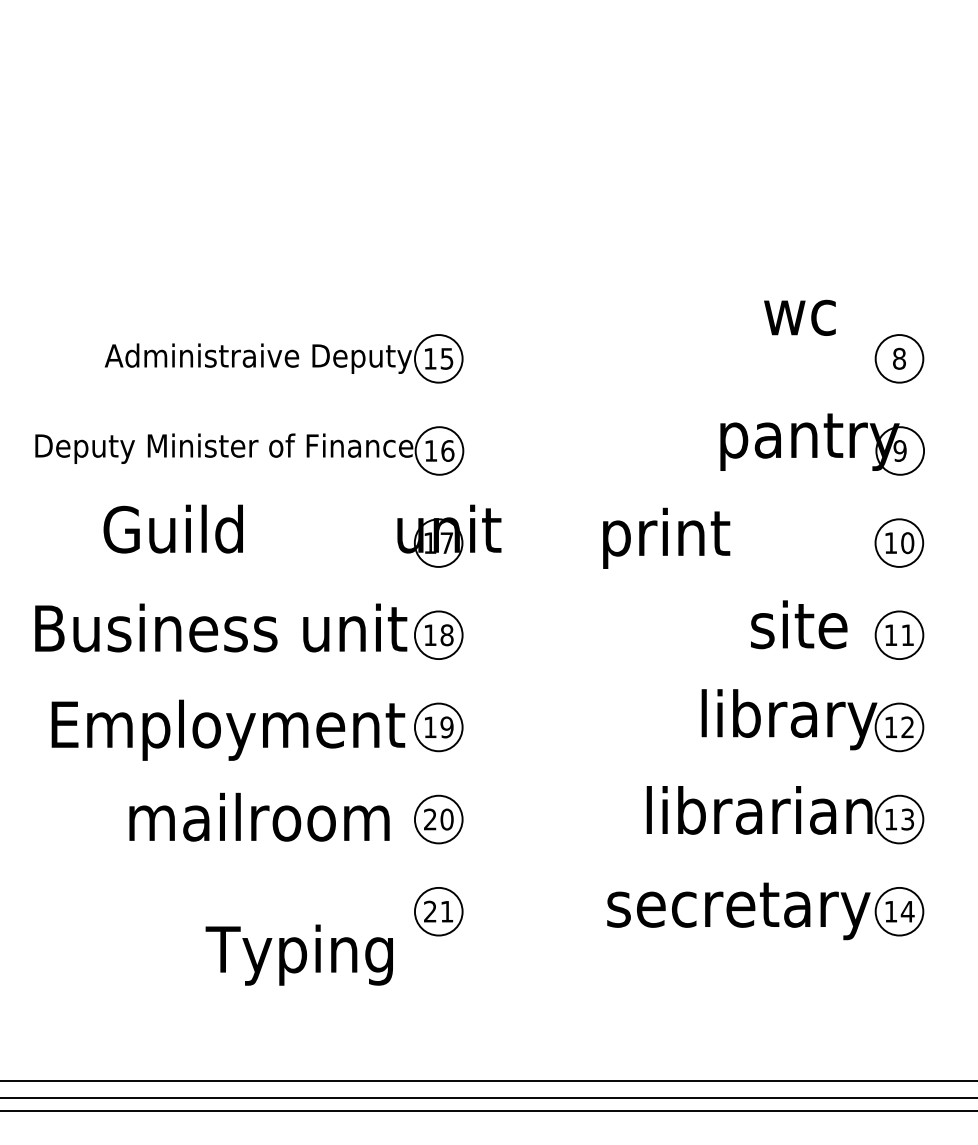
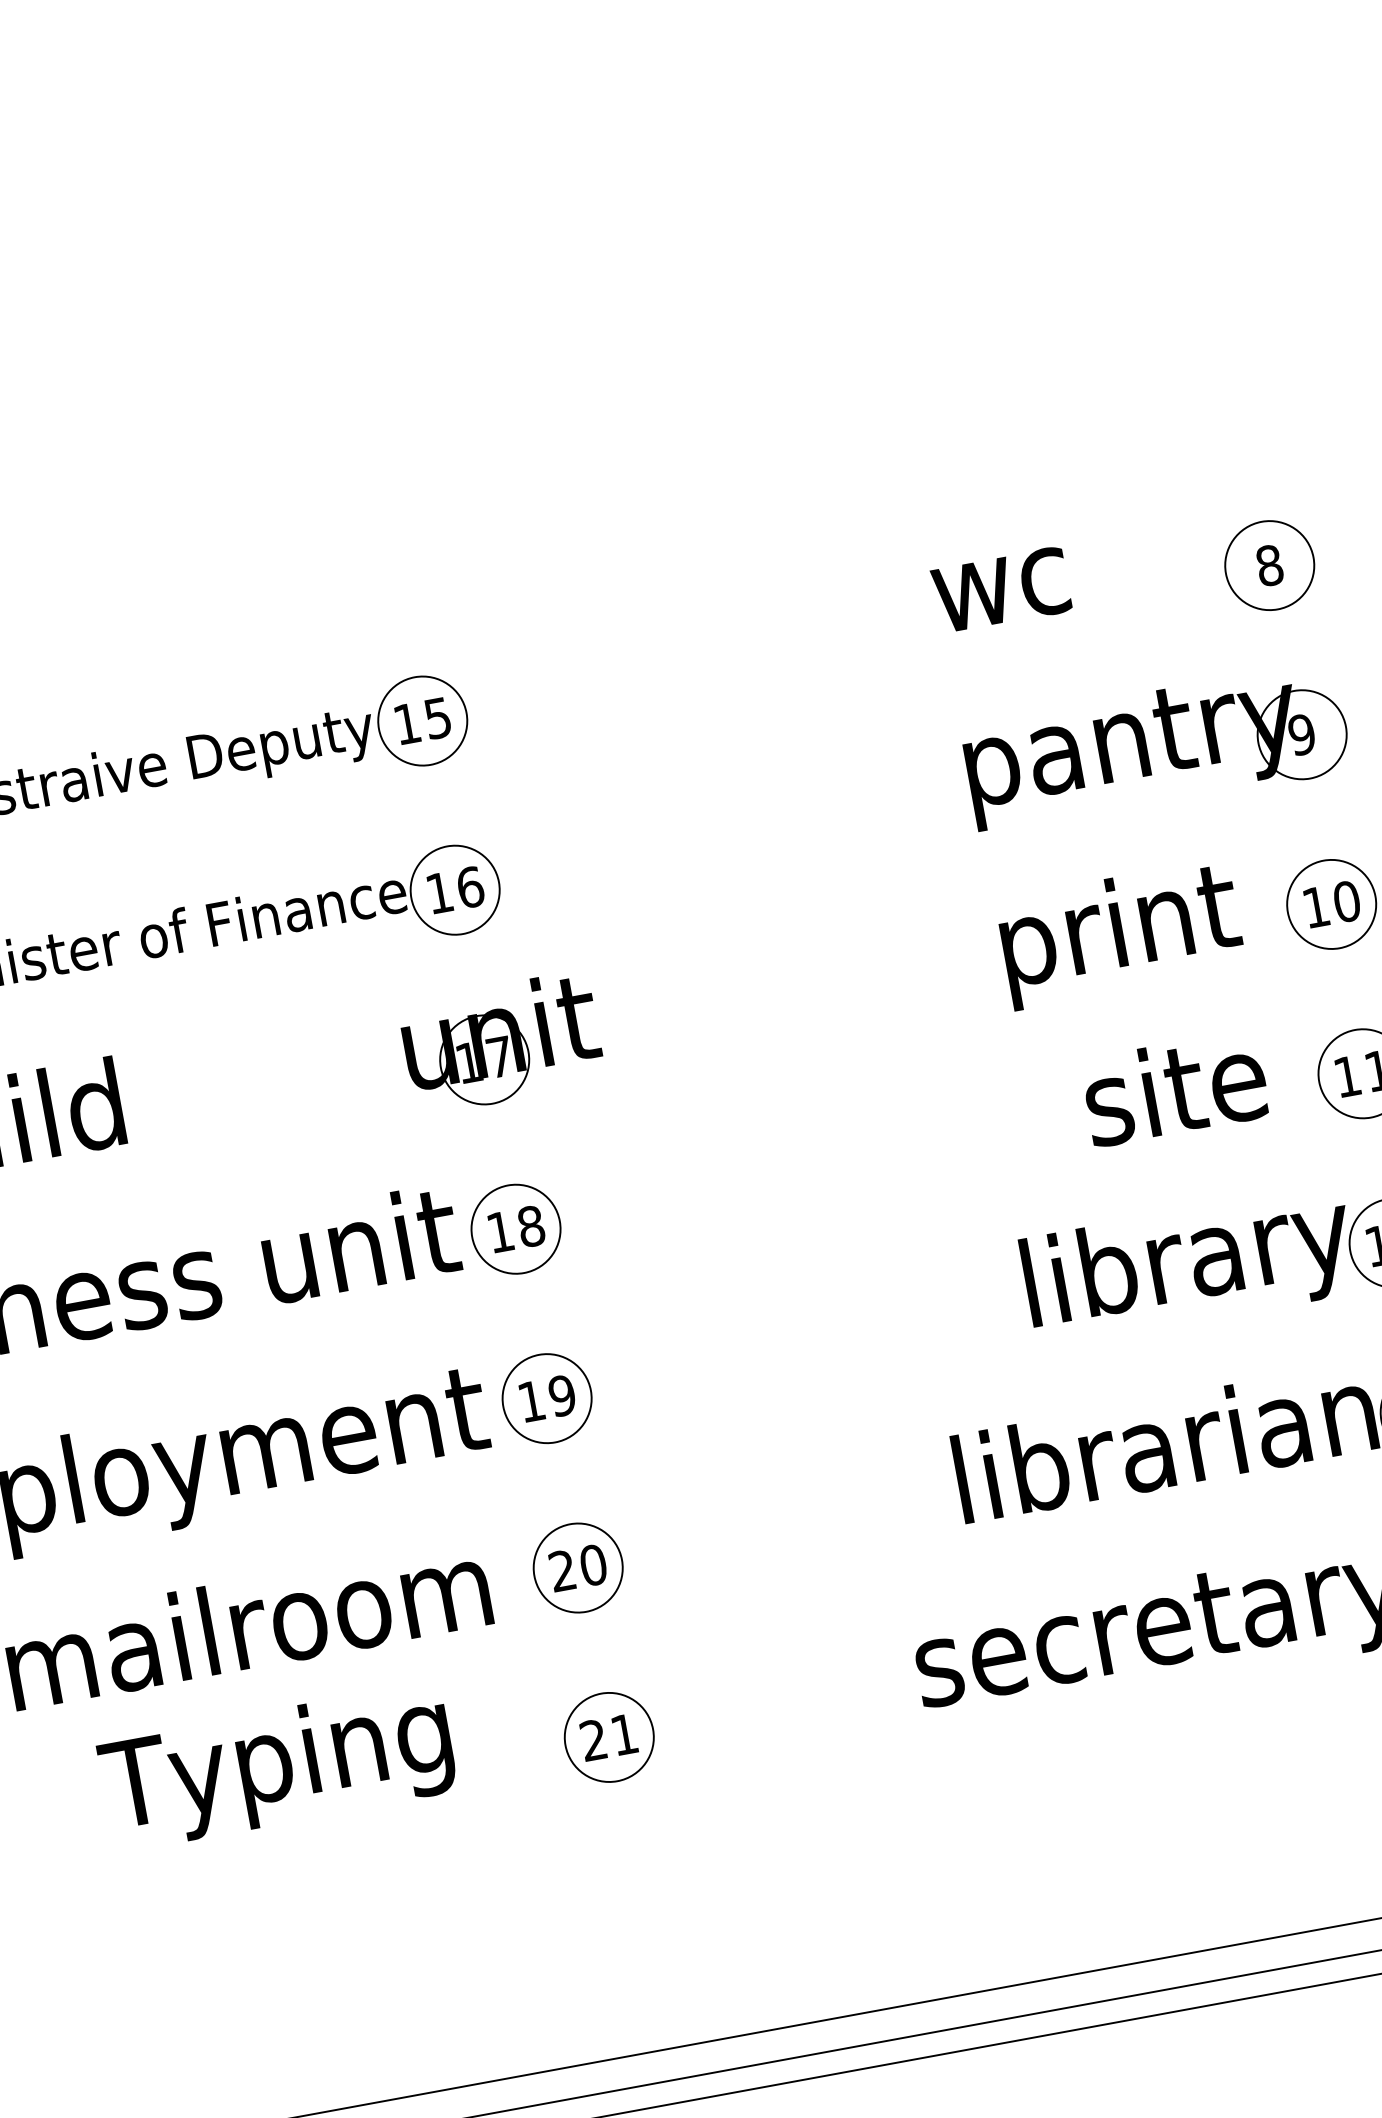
text: (799, 317) -> (1000, 589), moved
text: (666, 537) -> (1120, 932), moved
text: (298, 954) -> (275, 1765), moved

